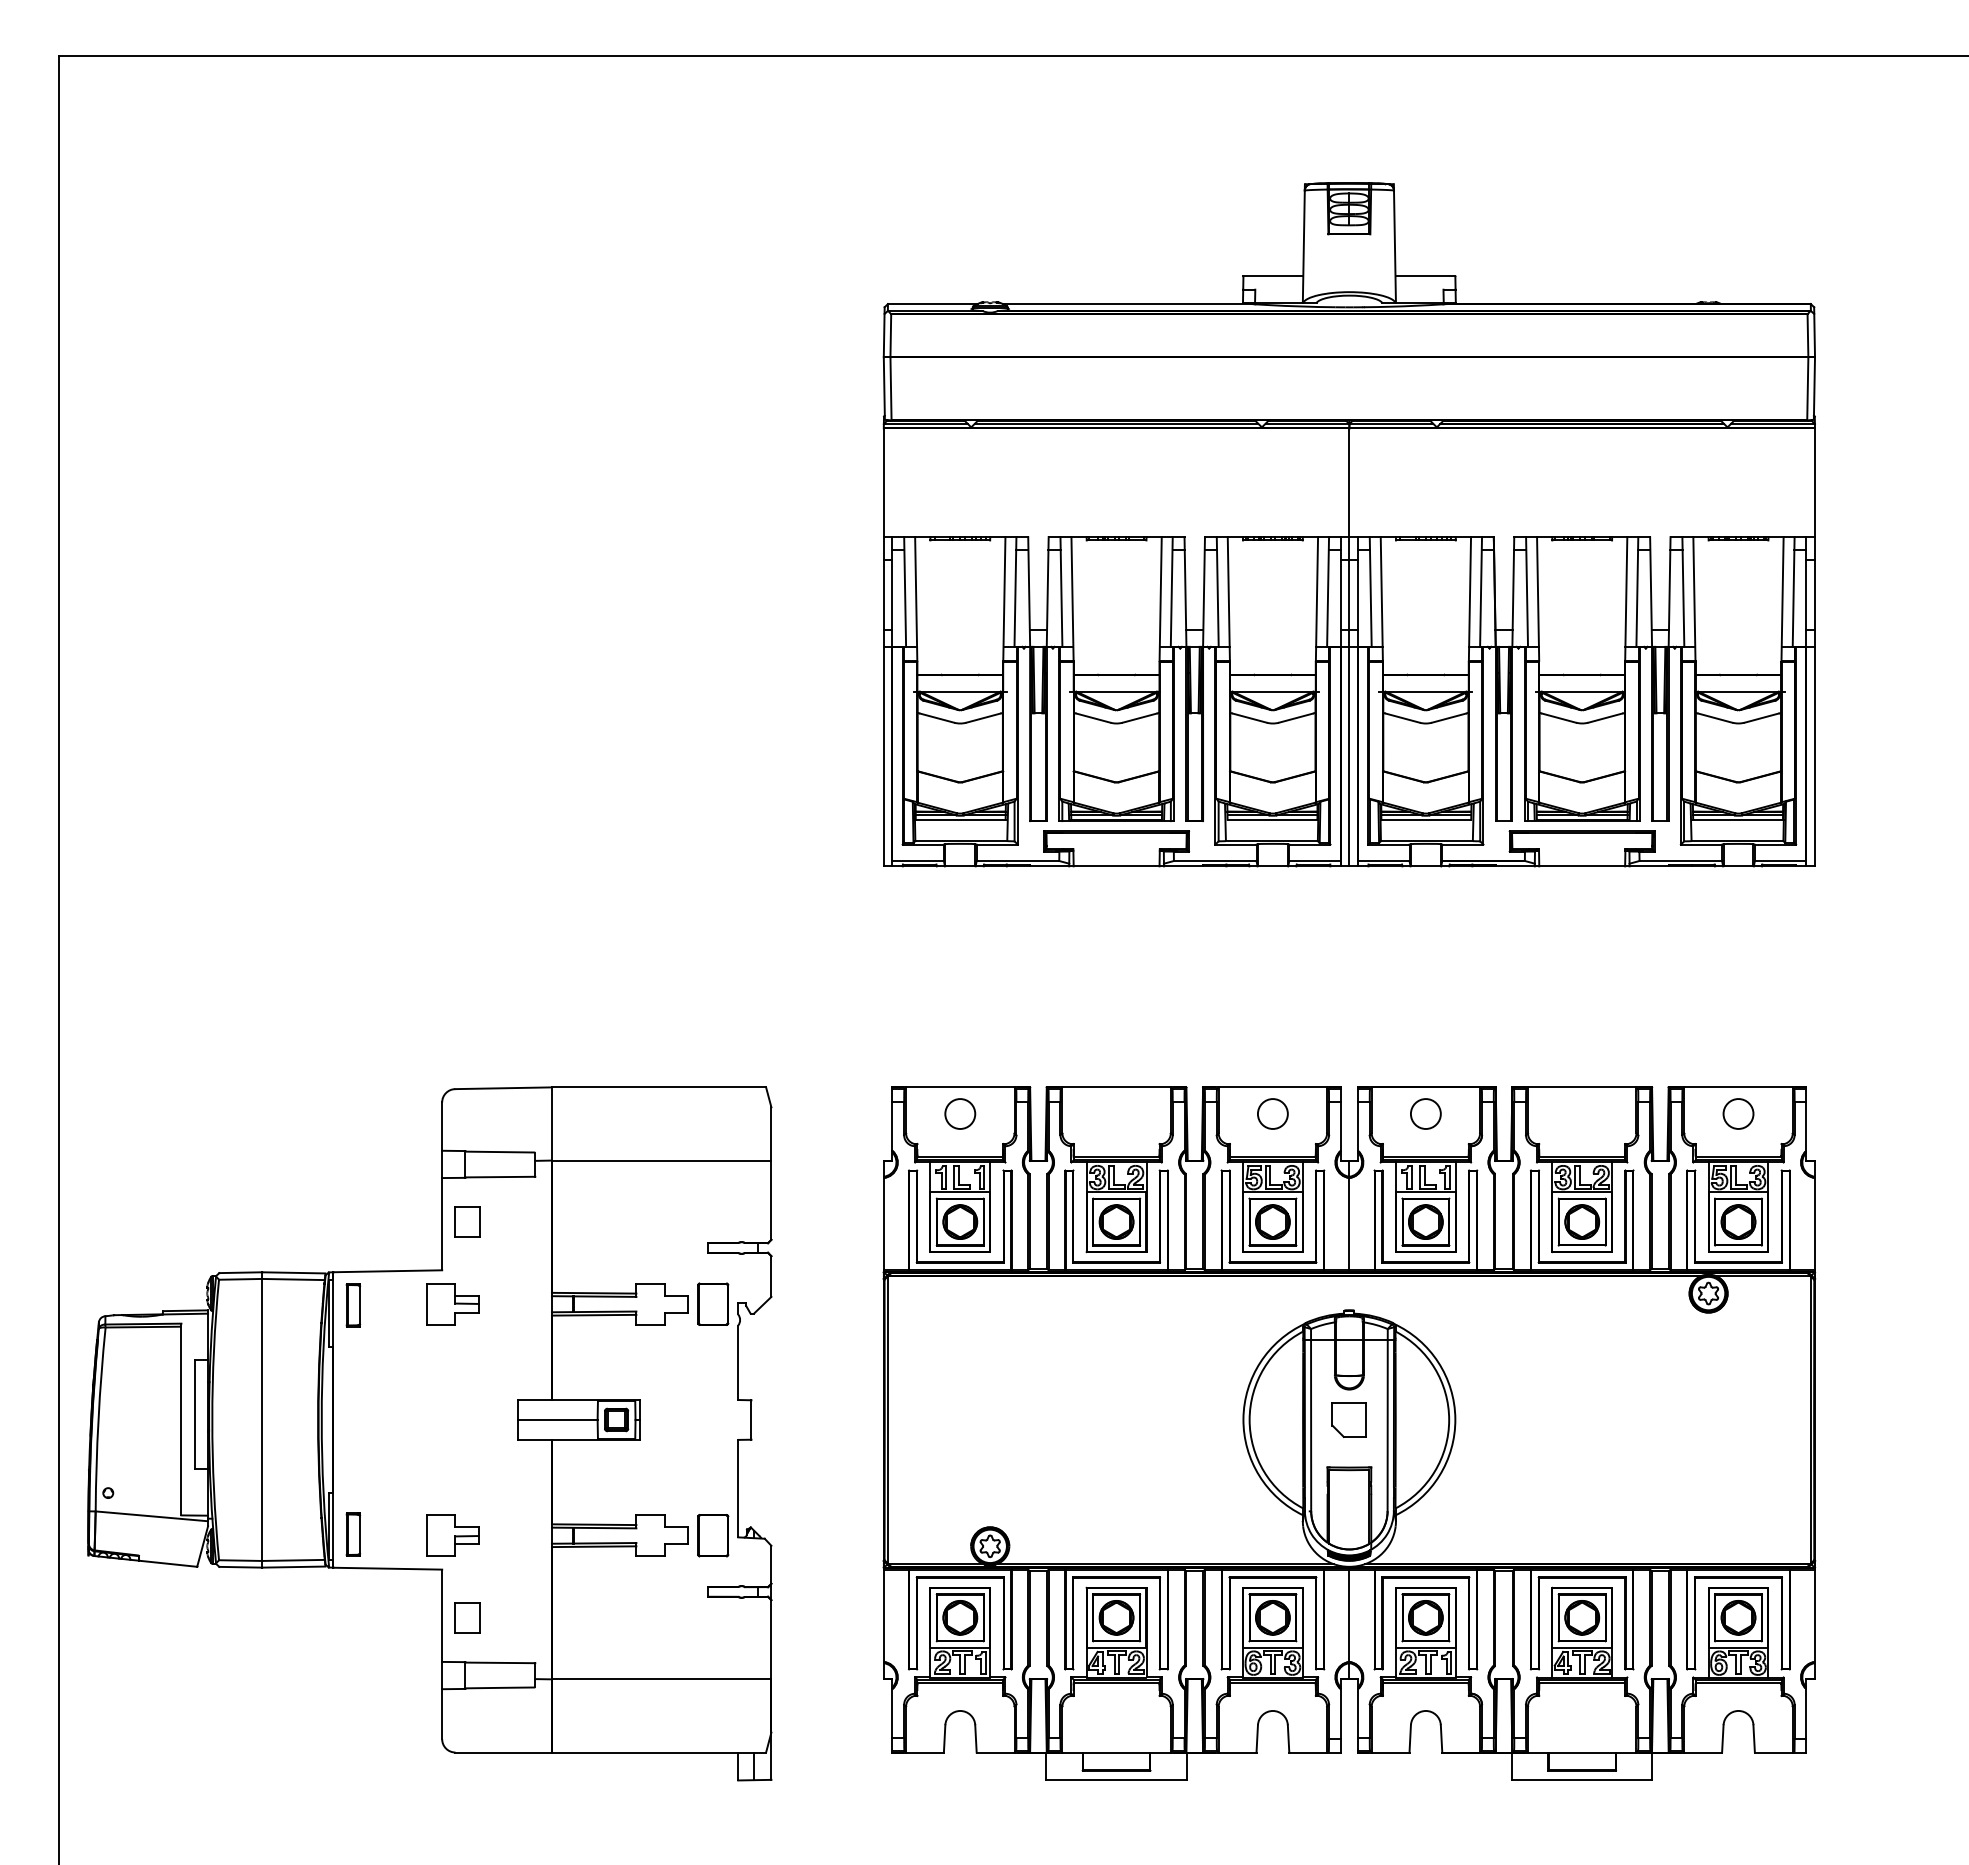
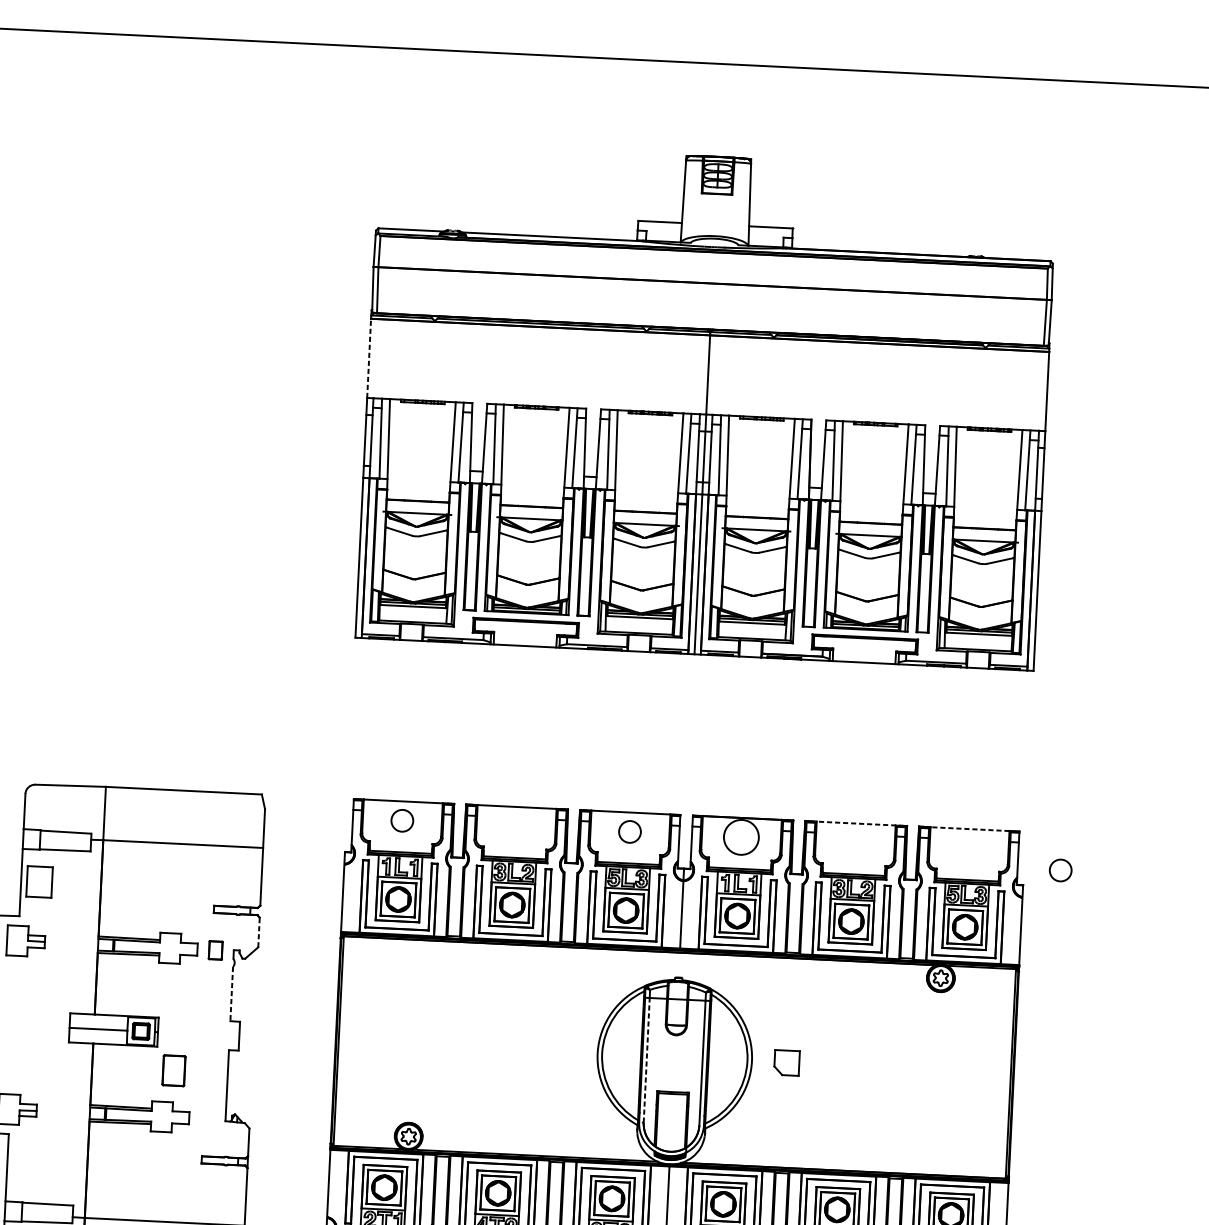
line: (883, 482) -> (368, 358), solid -> dashed
line: (1582, 1087) -> (856, 823), solid -> dashed
line: (1738, 1087) -> (970, 829), solid -> dashed
circle: (1425, 1113) -> (741, 837), size x1.6
circle: (1738, 1113) -> (1060, 870), moved
part: (467, 1221) -> (39, 881), size x1.4
line: (771, 1275) -> (259, 931), solid -> dashed
part: (713, 1303) -> (215, 950), size x0.6
line: (738, 1363) -> (231, 994), solid -> dashed
part: (1348, 1419) -> (786, 1062), moved
line: (1311, 1425) -> (647, 1060), solid -> dashed
part: (713, 1535) -> (174, 1070), moved
part: (467, 1617) -> (25, 1169), removed

